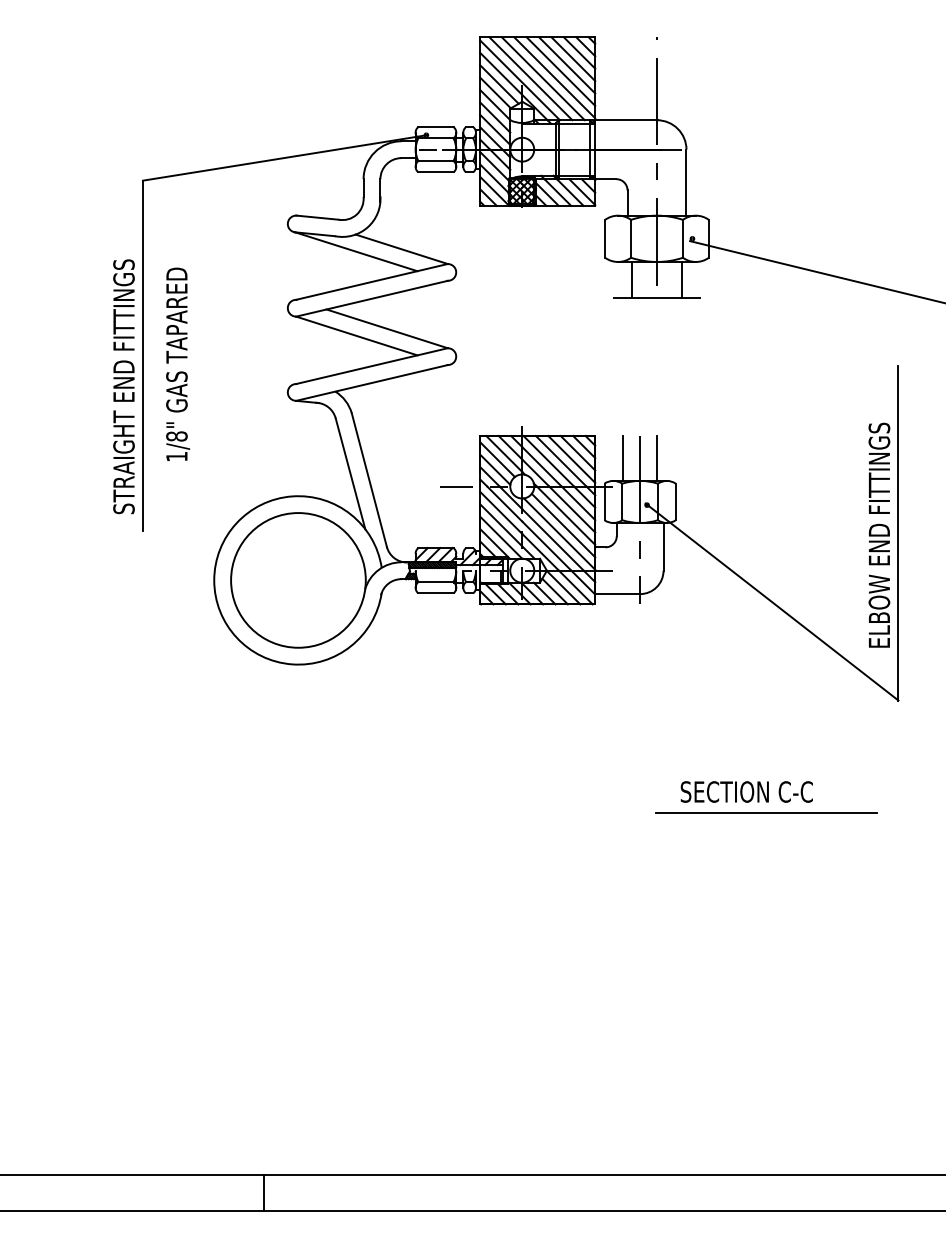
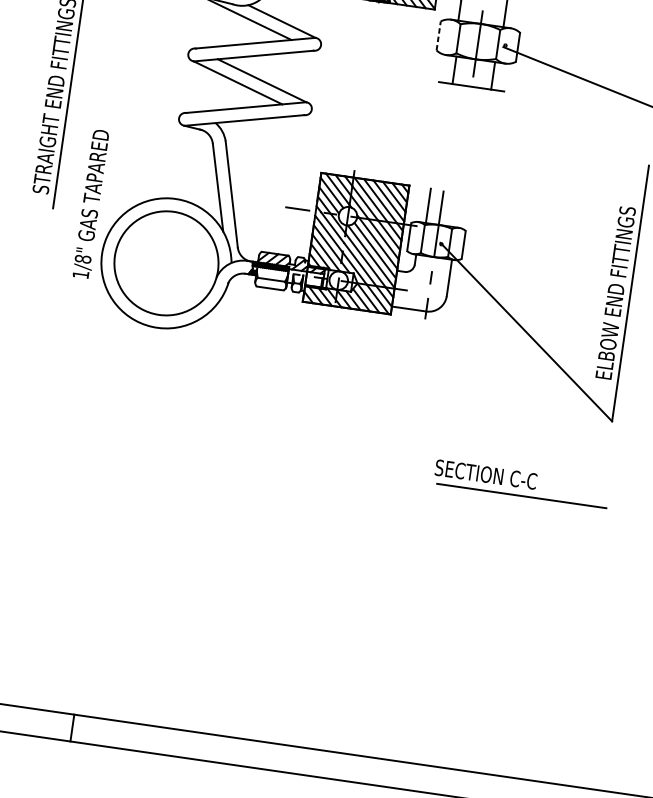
line: (605, 238) -> (438, 35), solid -> dashed
text: (178, 363) -> (92, 203), moved
line: (657, 458) -> (454, 209), removed
line: (766, 812) -> (521, 495), moved

